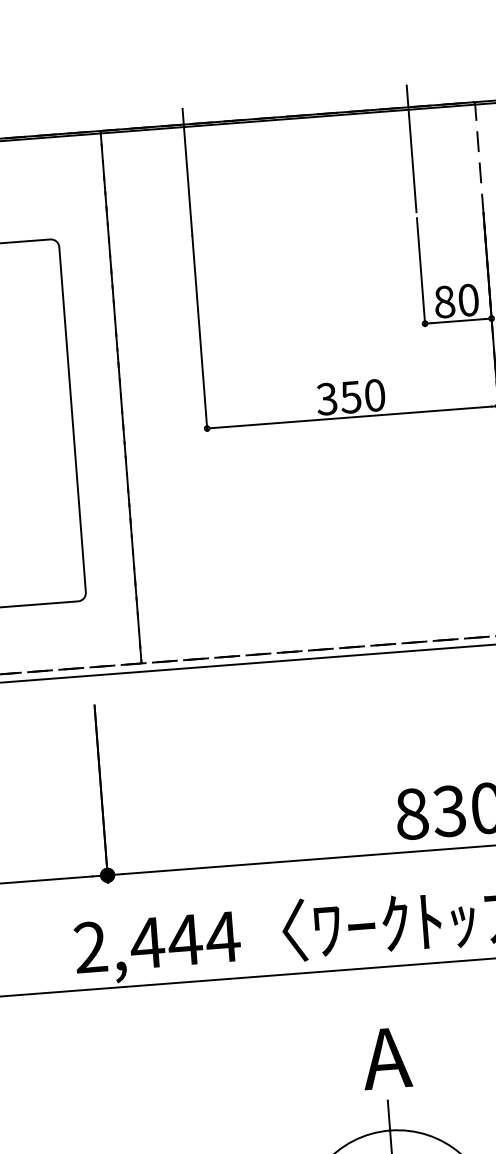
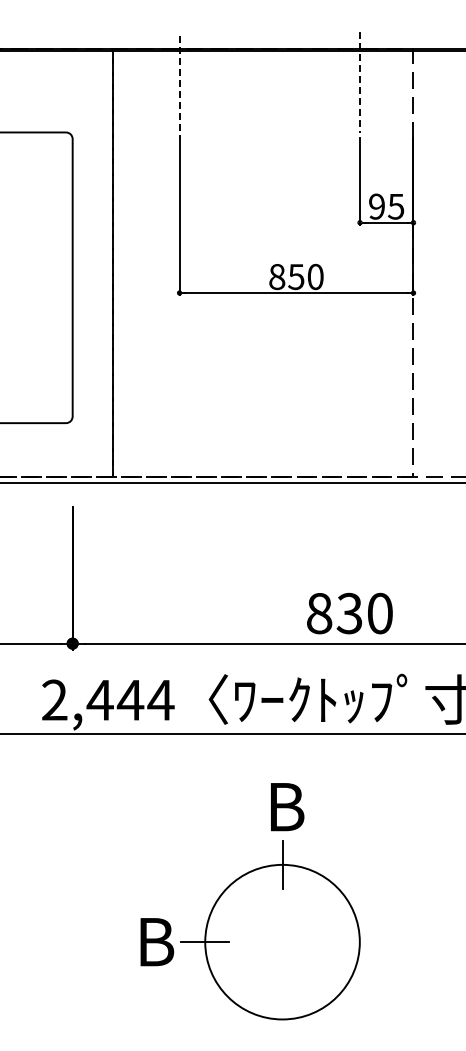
line: (412, 149) -> (360, 82), solid -> dashed
line: (187, 172) -> (179, 87), solid -> dashed
text: (456, 300) -> (386, 206), 80 -> 95
text: (327, 398) -> (277, 276), 350 -> 850
text: (387, 1058) -> (284, 807), A -> B

